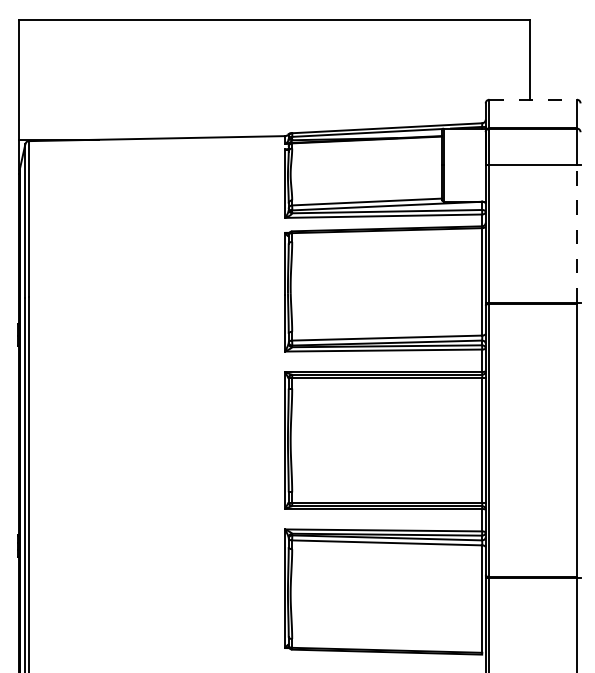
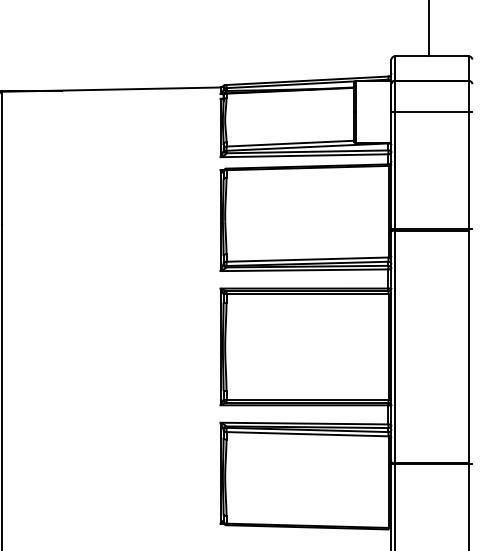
line: (533, 99) -> (432, 56), dashed -> solid
line: (576, 233) -> (468, 170), dashed -> solid

